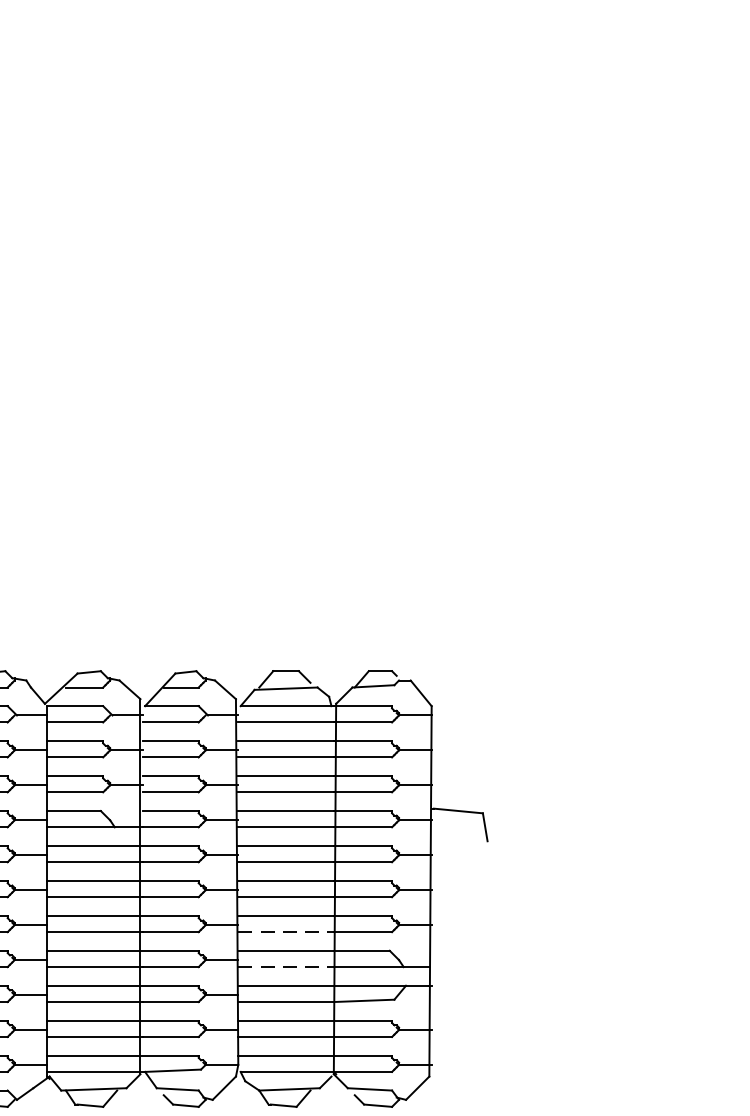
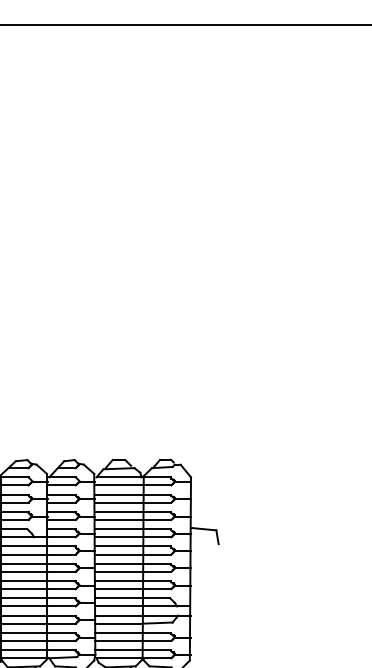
line: (285, 932) -> (118, 589), dashed -> solid
line: (285, 967) -> (118, 606), dashed -> solid

